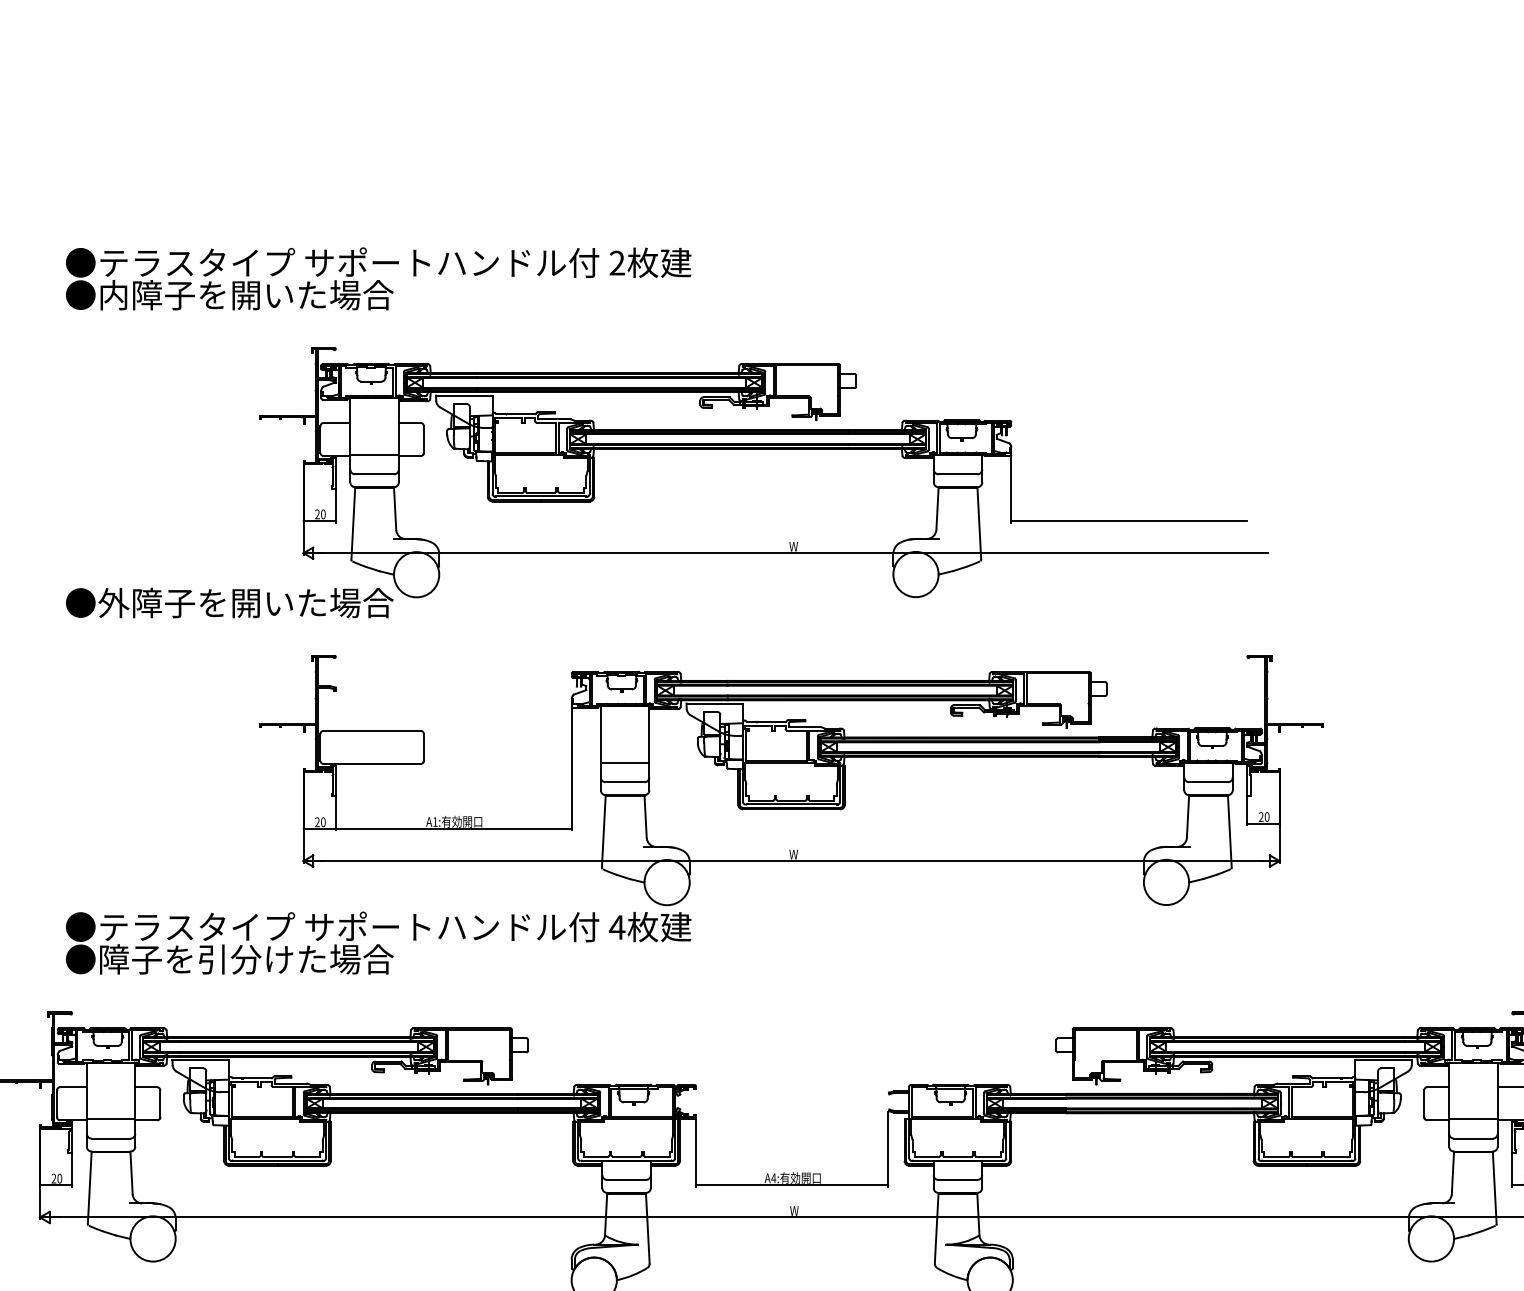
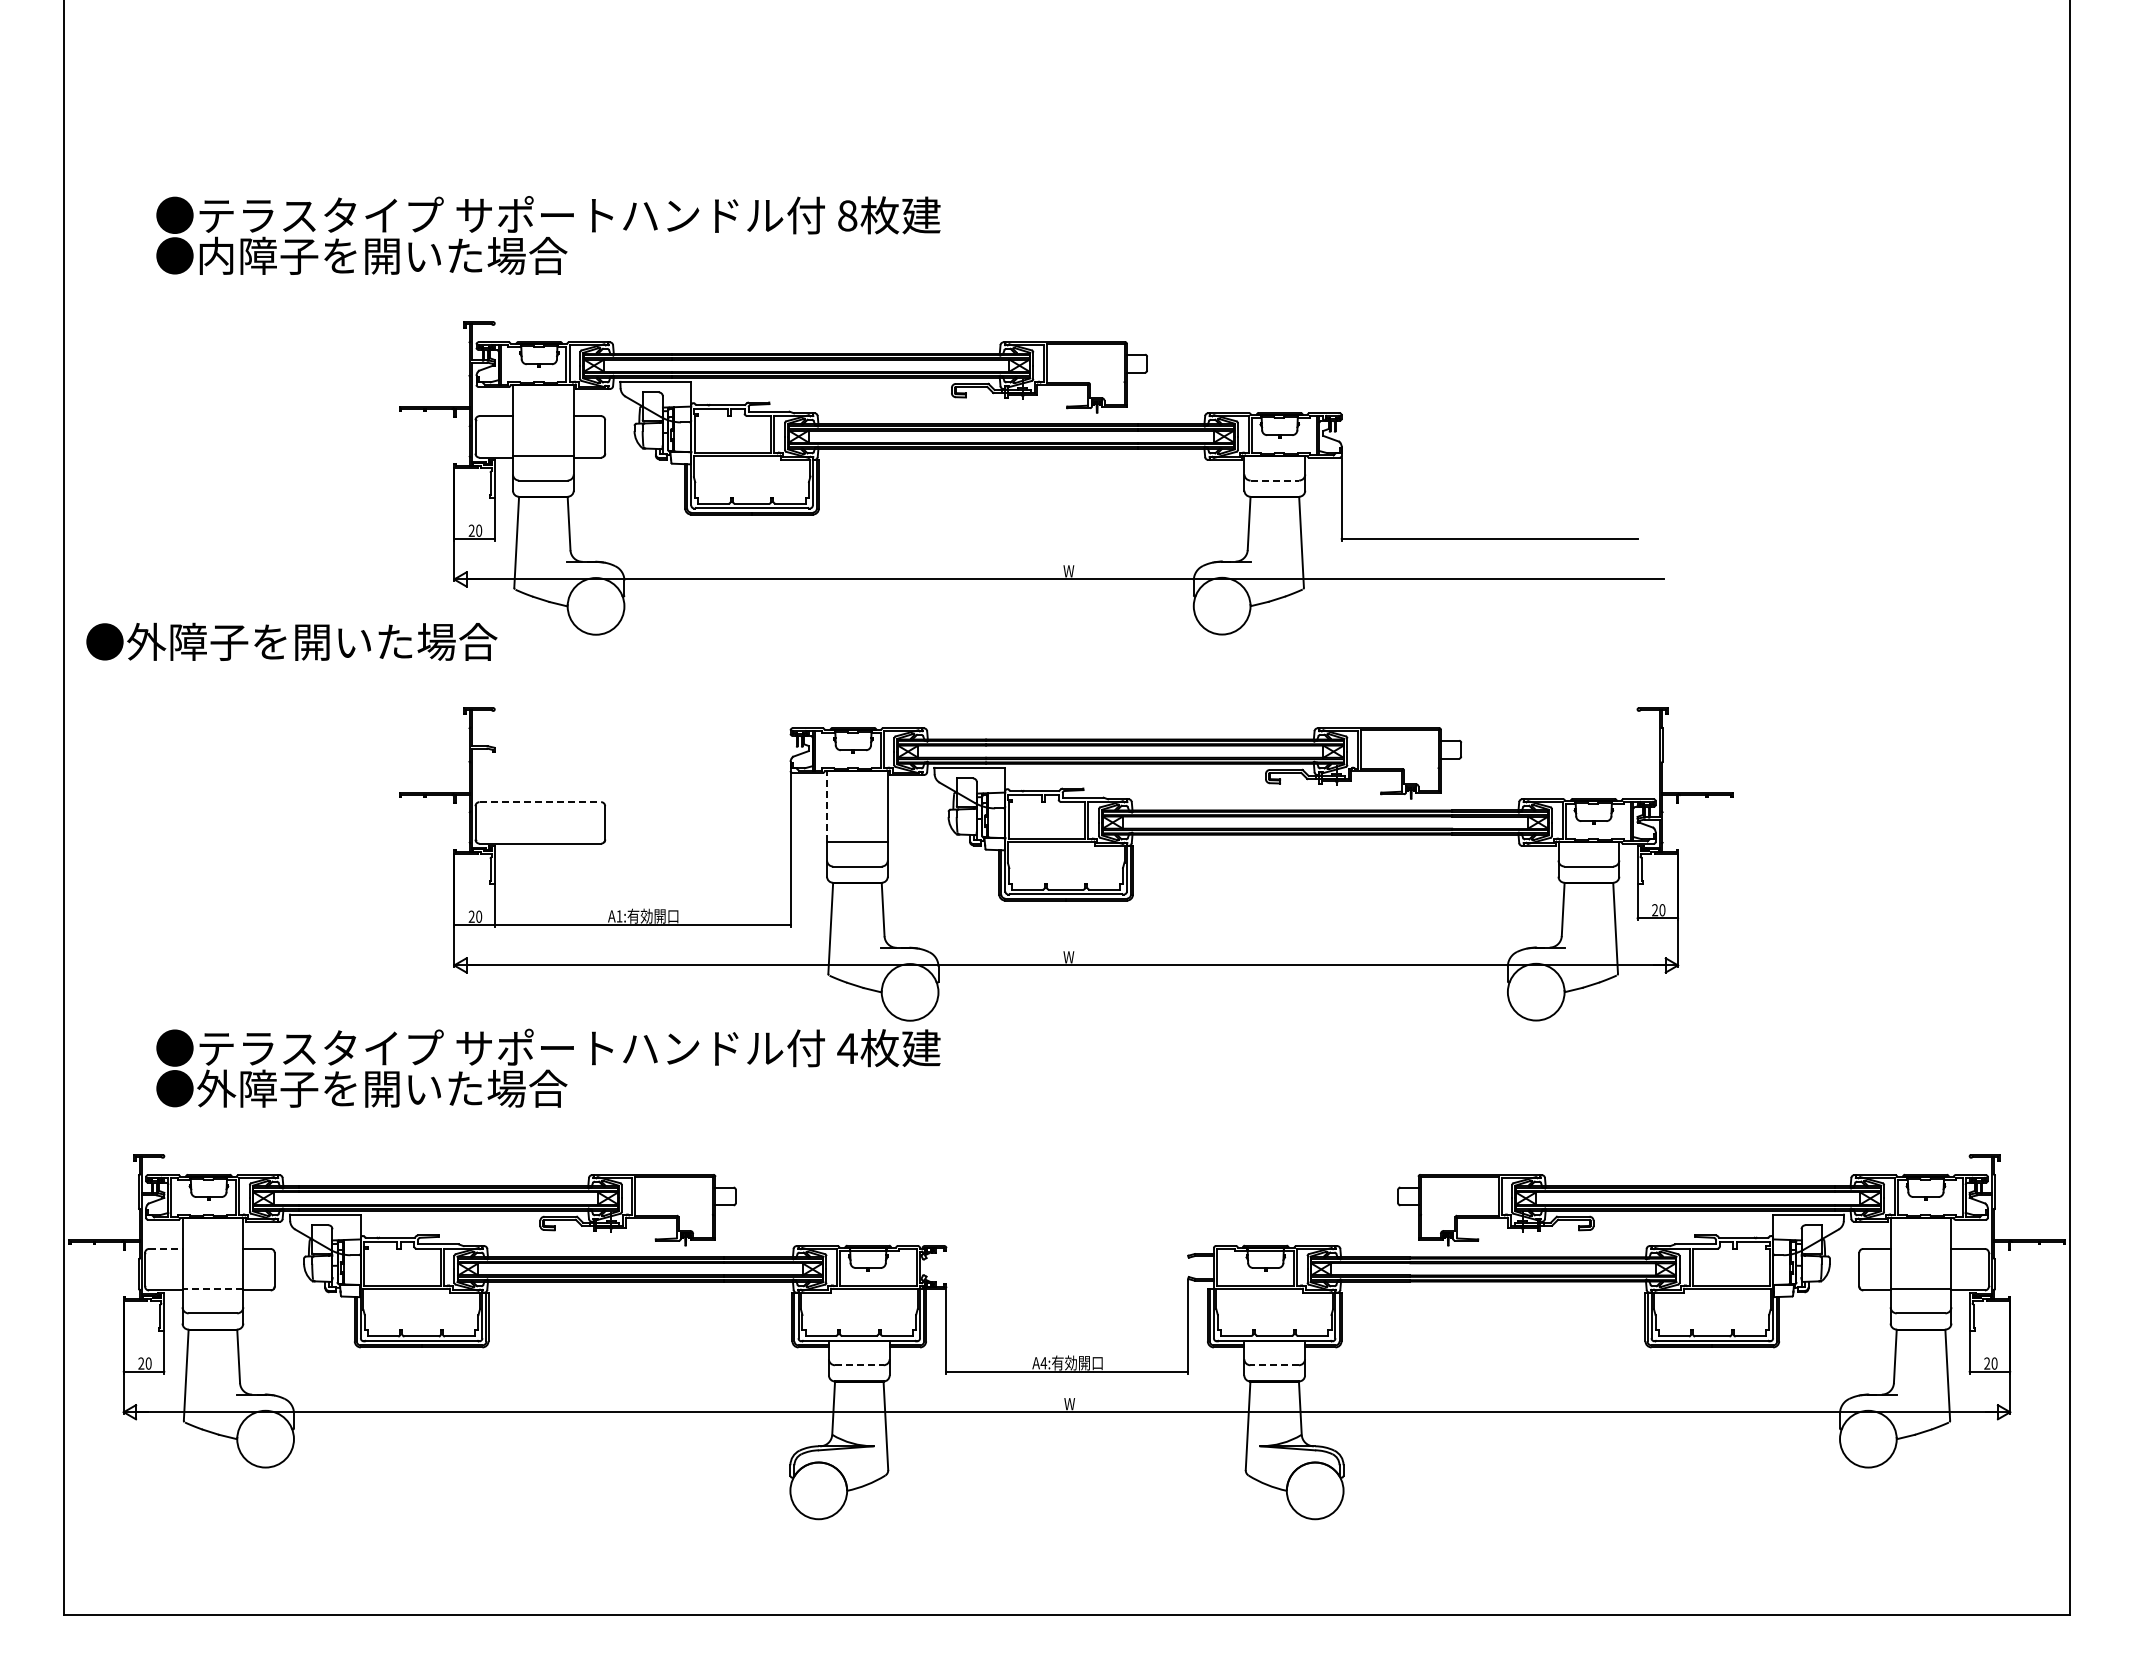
text: (617, 262) -> (847, 215), 2 -> 8
line: (958, 474) -> (1275, 480), solid -> dashed
text: (229, 602) -> (291, 641), moved
line: (372, 731) -> (540, 802), solid -> dashed
line: (601, 734) -> (827, 806), solid -> dashed
text: (196, 959) -> (319, 1088), ●障子を引分けた場合 -> ●外障子を開いた場合
line: (73, 1086) -> (165, 1248), solid -> dashed
line: (110, 1119) -> (212, 1289), solid -> dashed
line: (626, 1180) -> (859, 1365), solid -> dashed
line: (957, 1180) -> (1274, 1365), solid -> dashed

